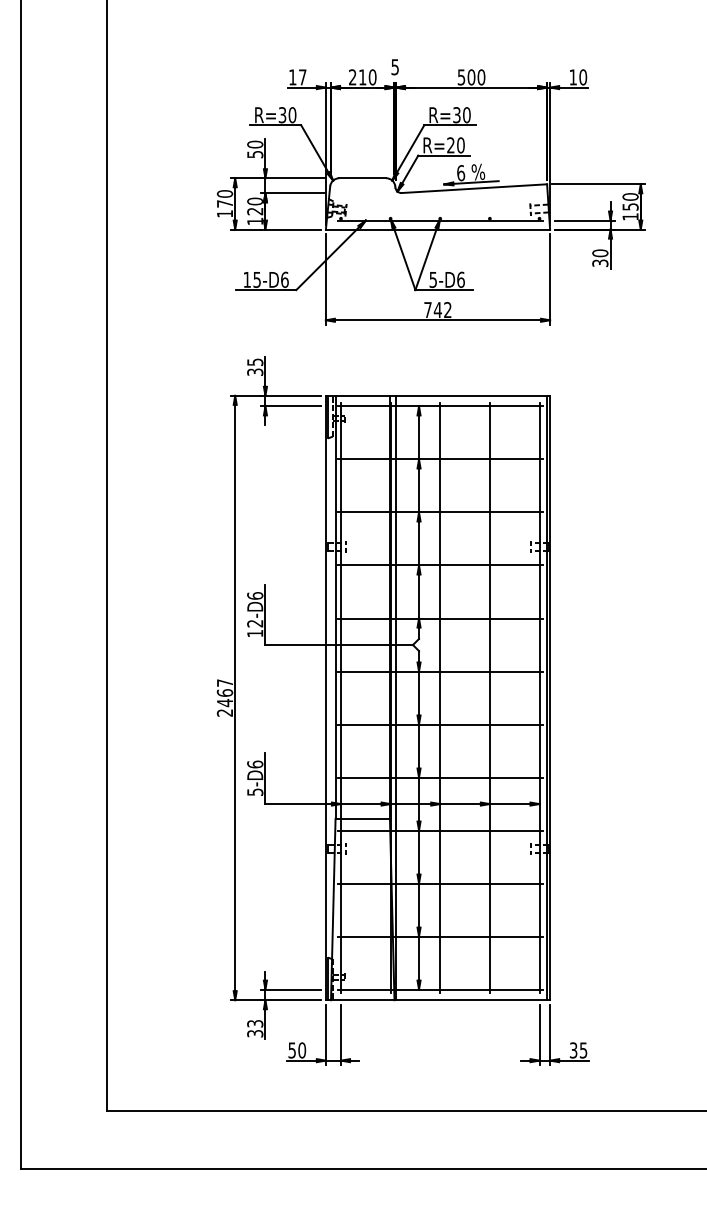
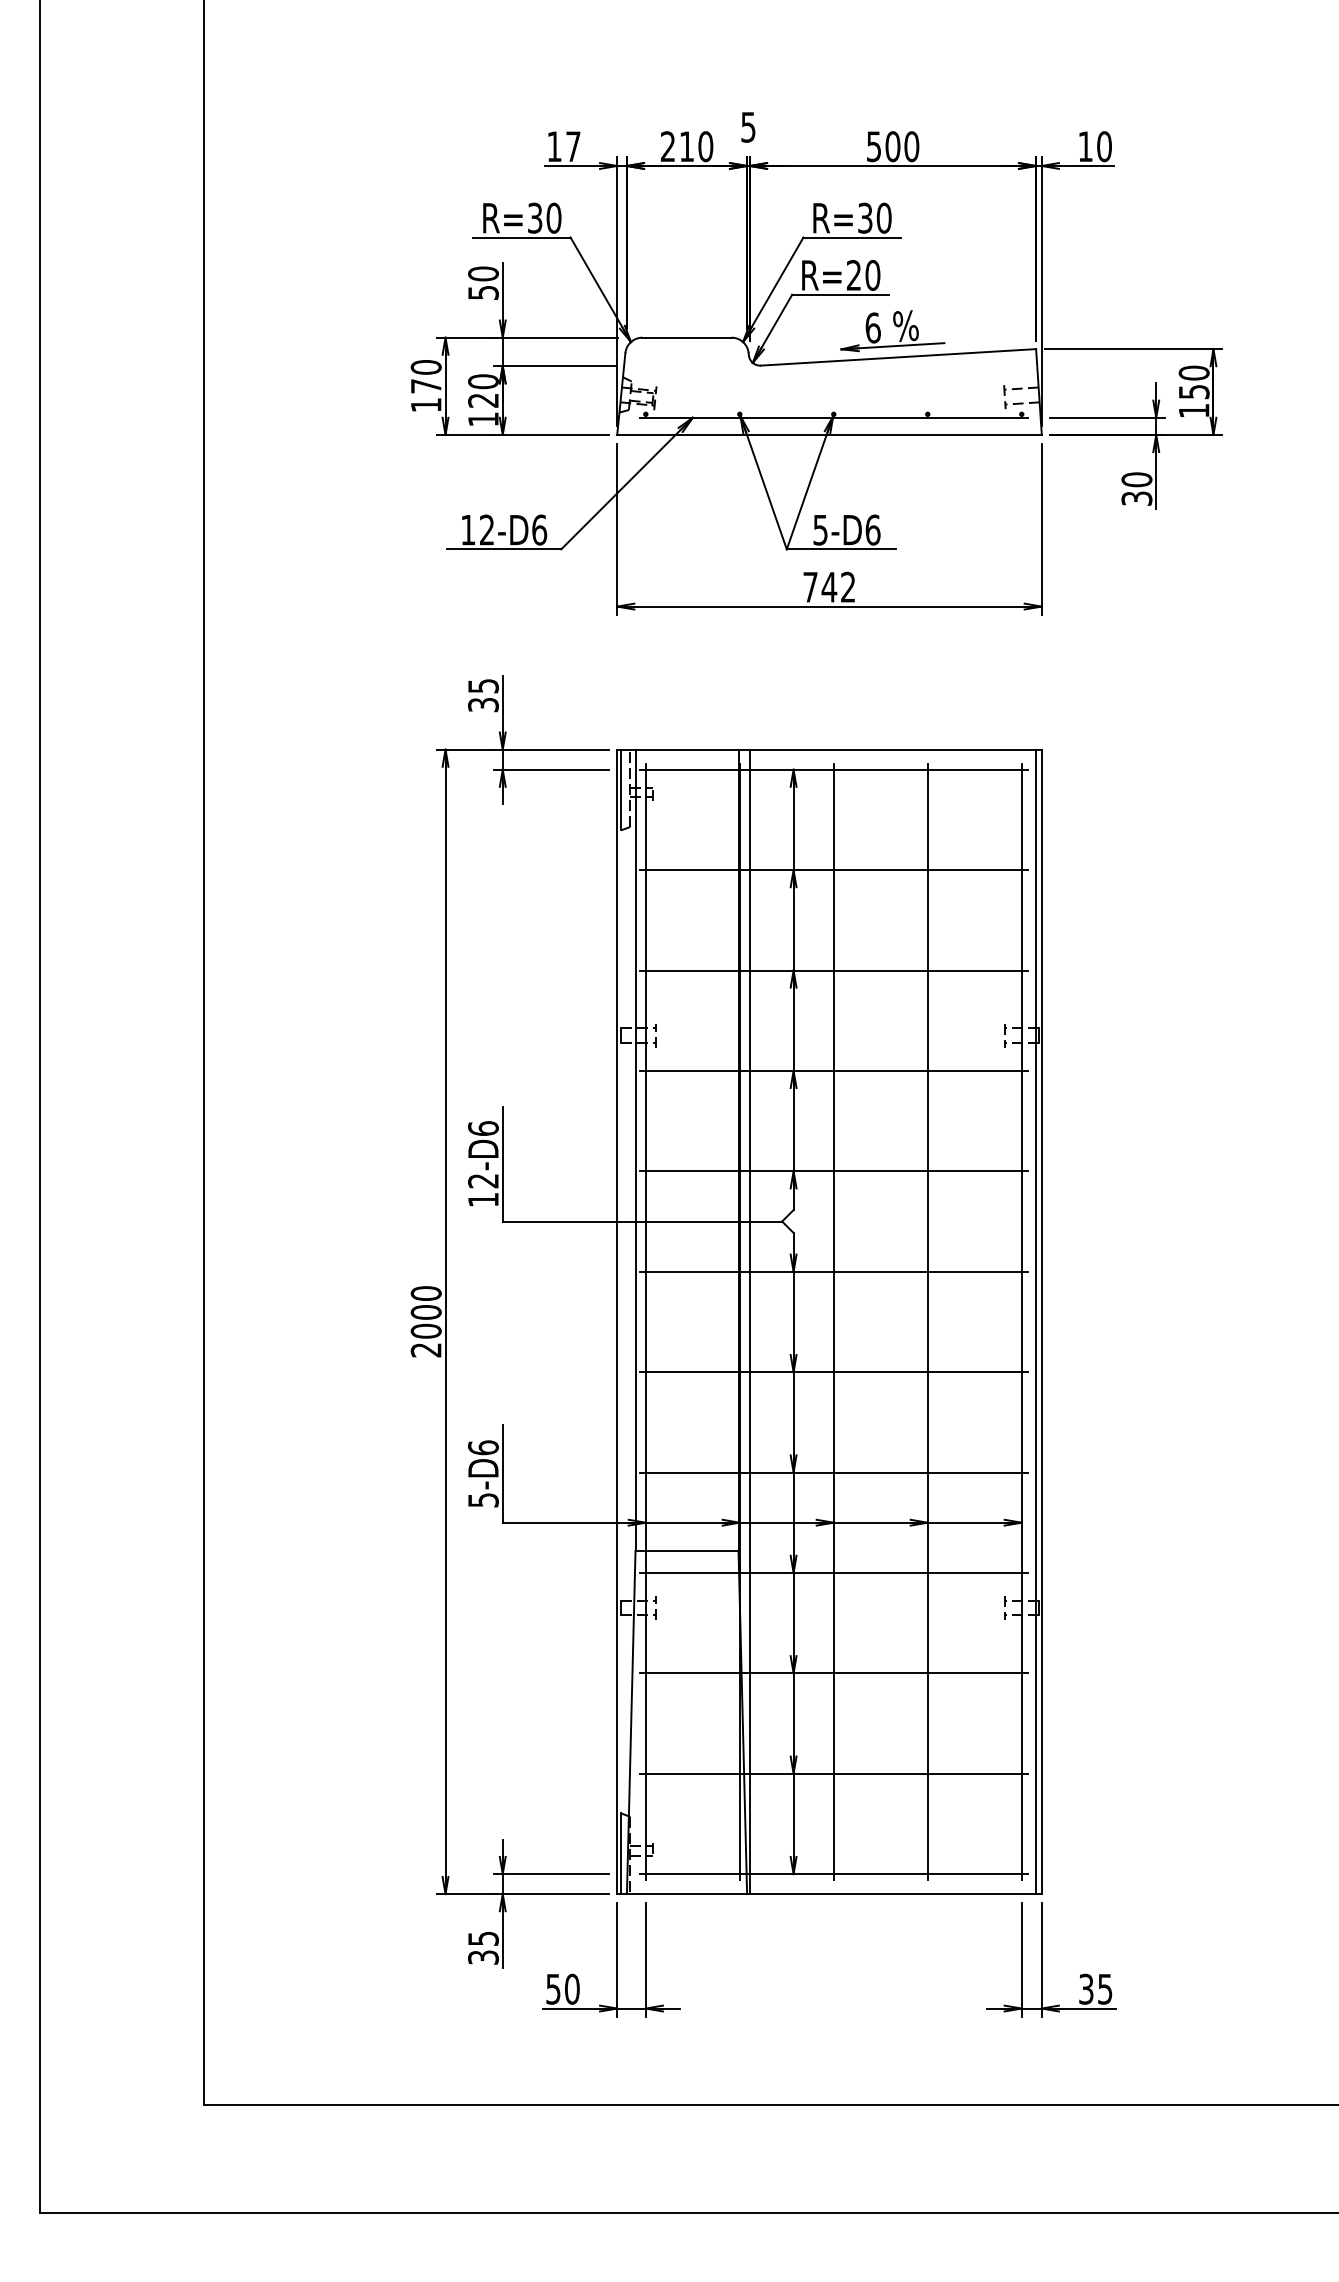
text: (256, 279) -> (485, 529), 15-D6 -> 12-D6
text: (224, 693) -> (425, 1313), 2467 -> 2000
text: (254, 1023) -> (482, 1938), 33 -> 35

